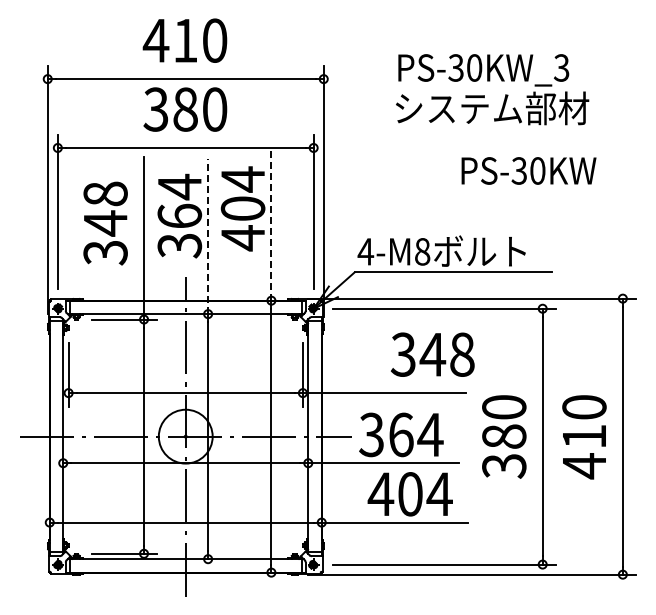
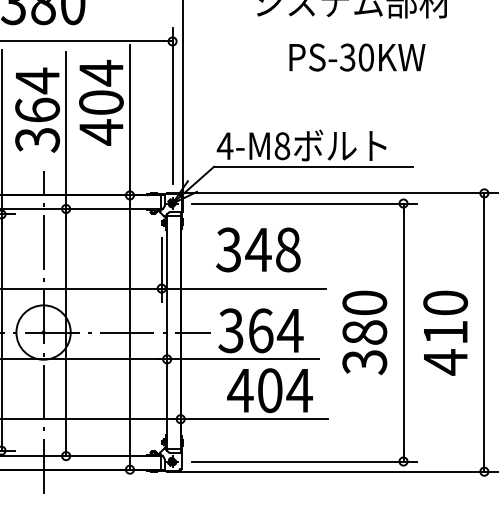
text: (528, 170) -> (356, 57), moved
line: (271, 225) -> (130, 119), dashed -> solid
line: (208, 236) -> (66, 130), dashed -> solid
text: (432, 354) -> (258, 249), moved

